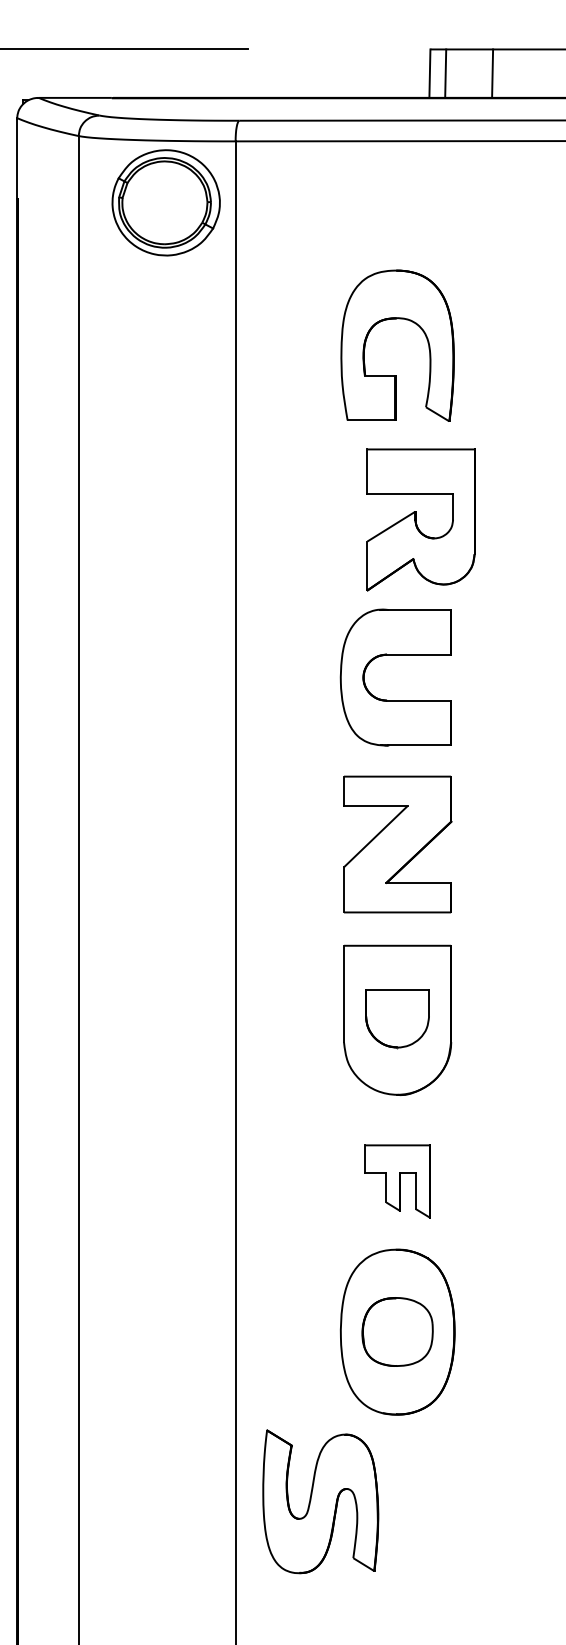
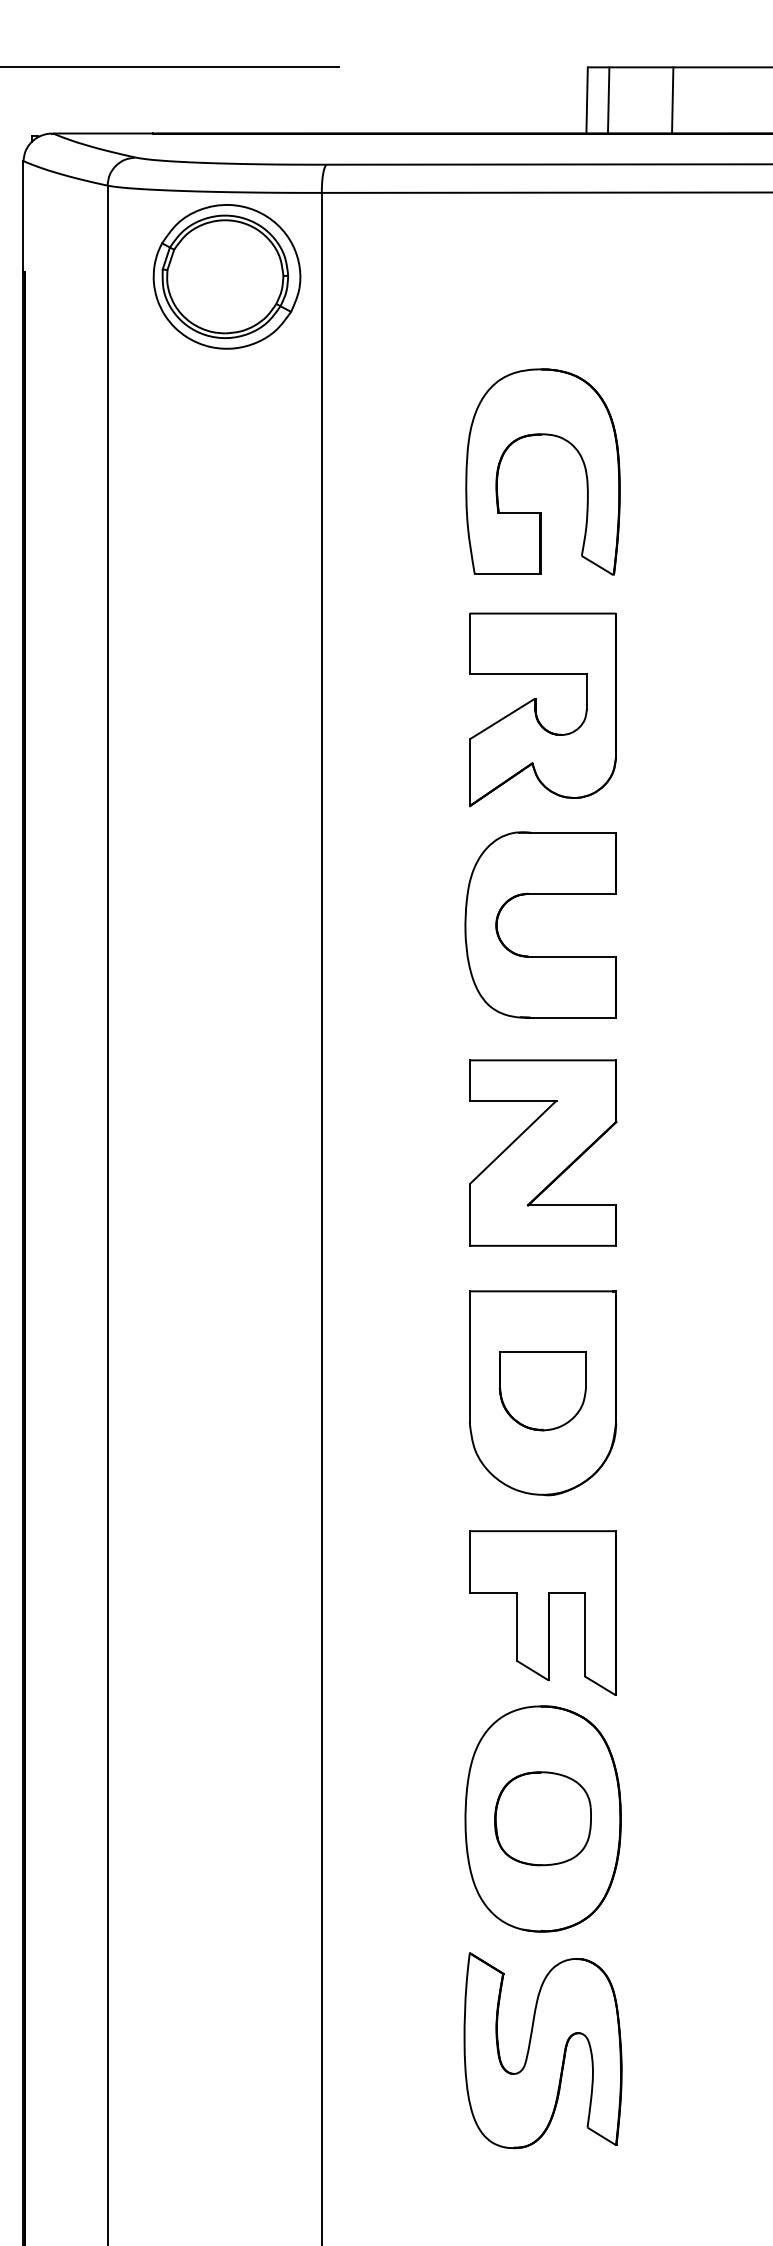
part: (416, 519) -> (536, 709), moved
part: (397, 1180) -> (542, 1612), size x1.67
part: (320, 1501) -> (542, 2050), moved

